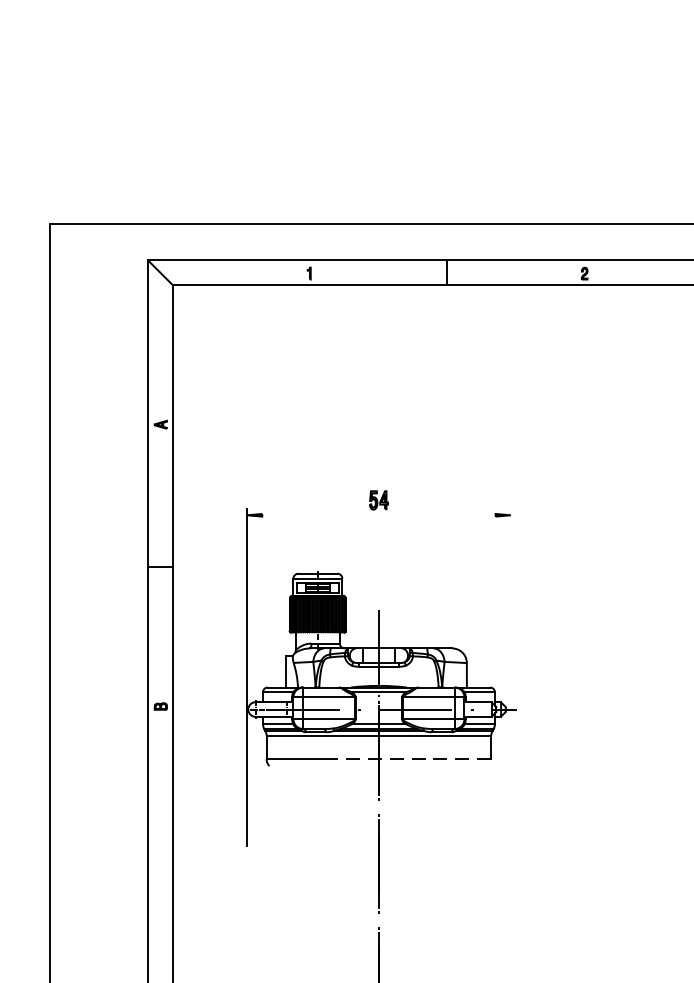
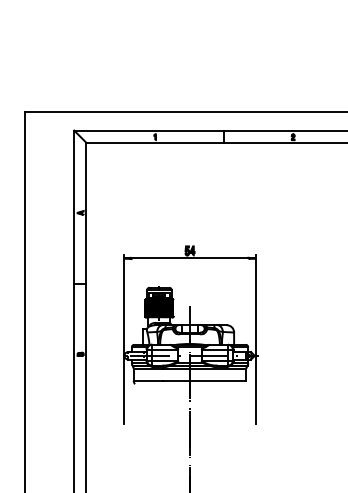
line: (377, 515) -> (189, 258), added
line: (511, 676) -> (256, 339), added
line: (407, 758) -> (204, 380), dashed -> solid

